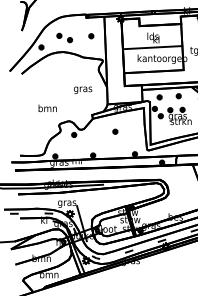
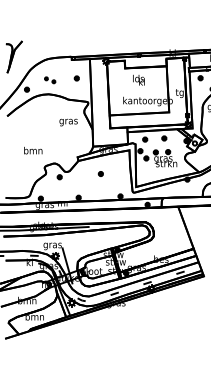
part: (63, 38) -> (49, 80), size x0.7
line: (151, 47) -> (137, 89), removed
text: (82, 90) -> (68, 122), moved

